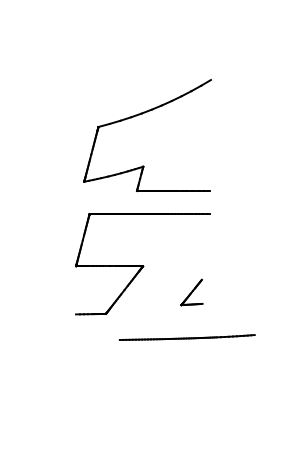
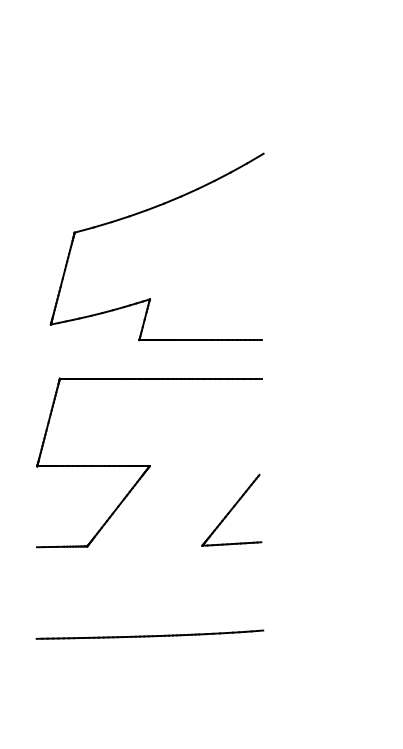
part: (191, 292) -> (230, 510), size x1.67
line: (186, 337) -> (148, 634), moved

